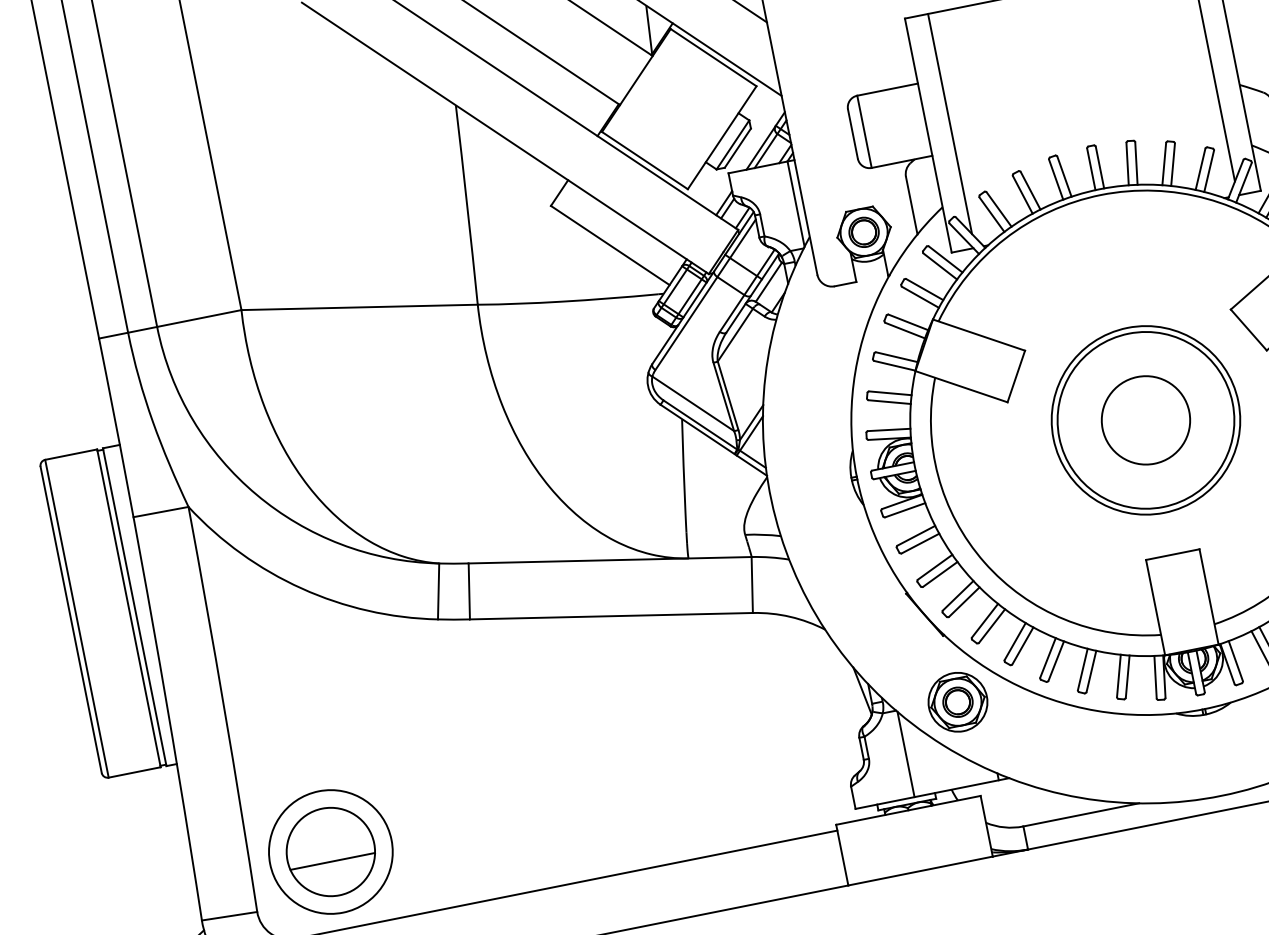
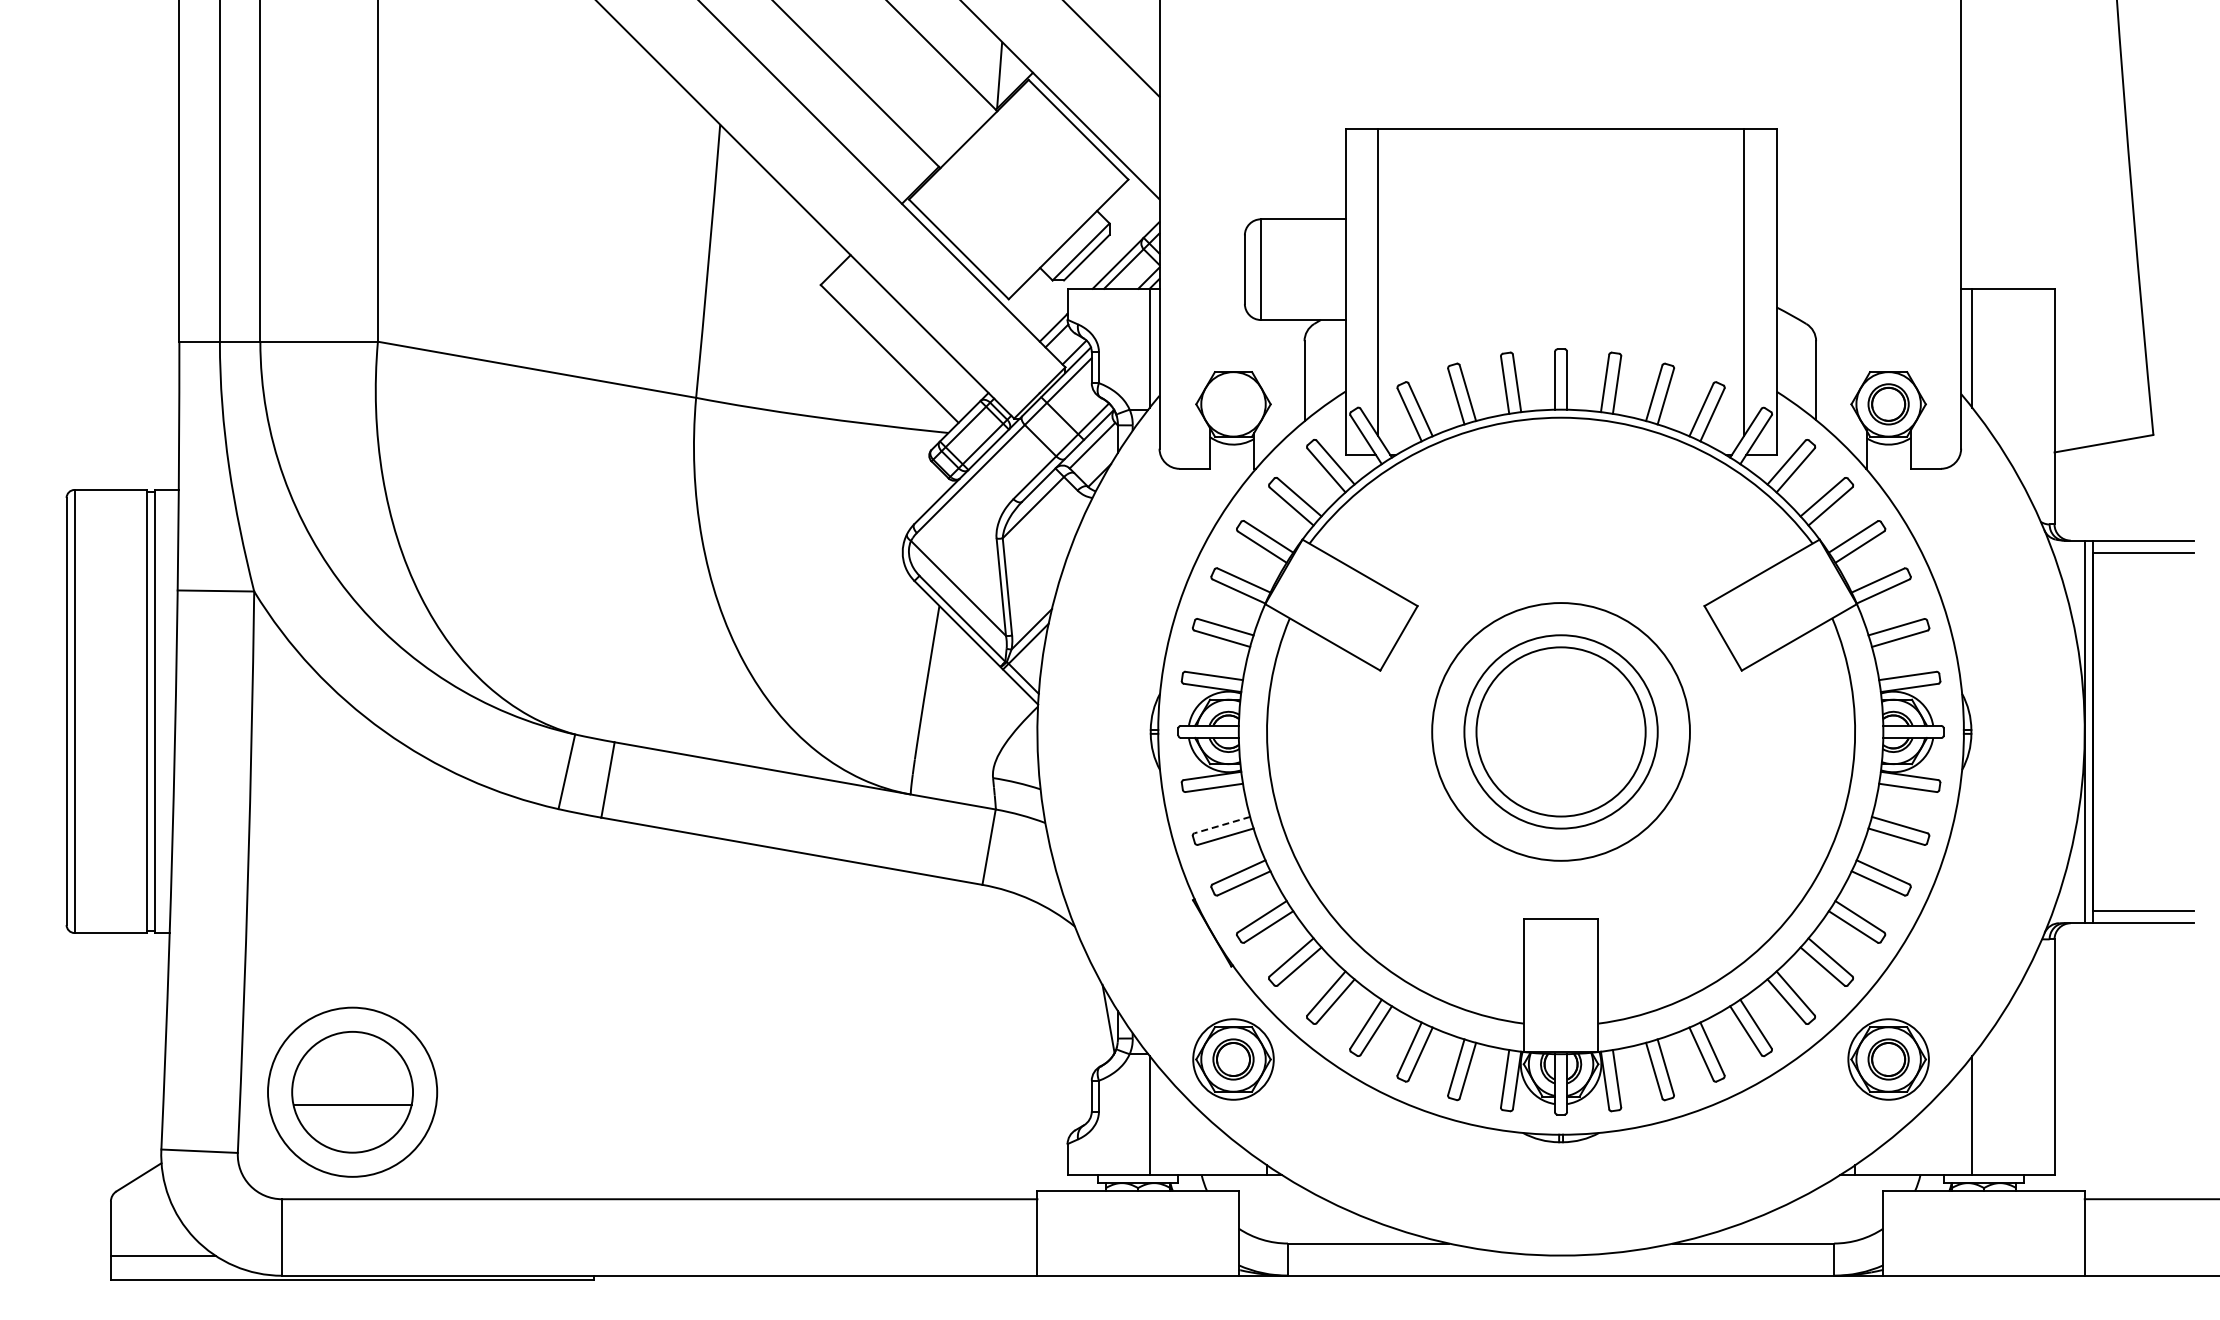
part: (864, 232) -> (1233, 404), removed
circle: (1145, 420) -> (1560, 731), size x0.7
circle: (1145, 420) -> (1560, 731), size x1.6
line: (915, 536) -> (1221, 825), solid -> dashed

